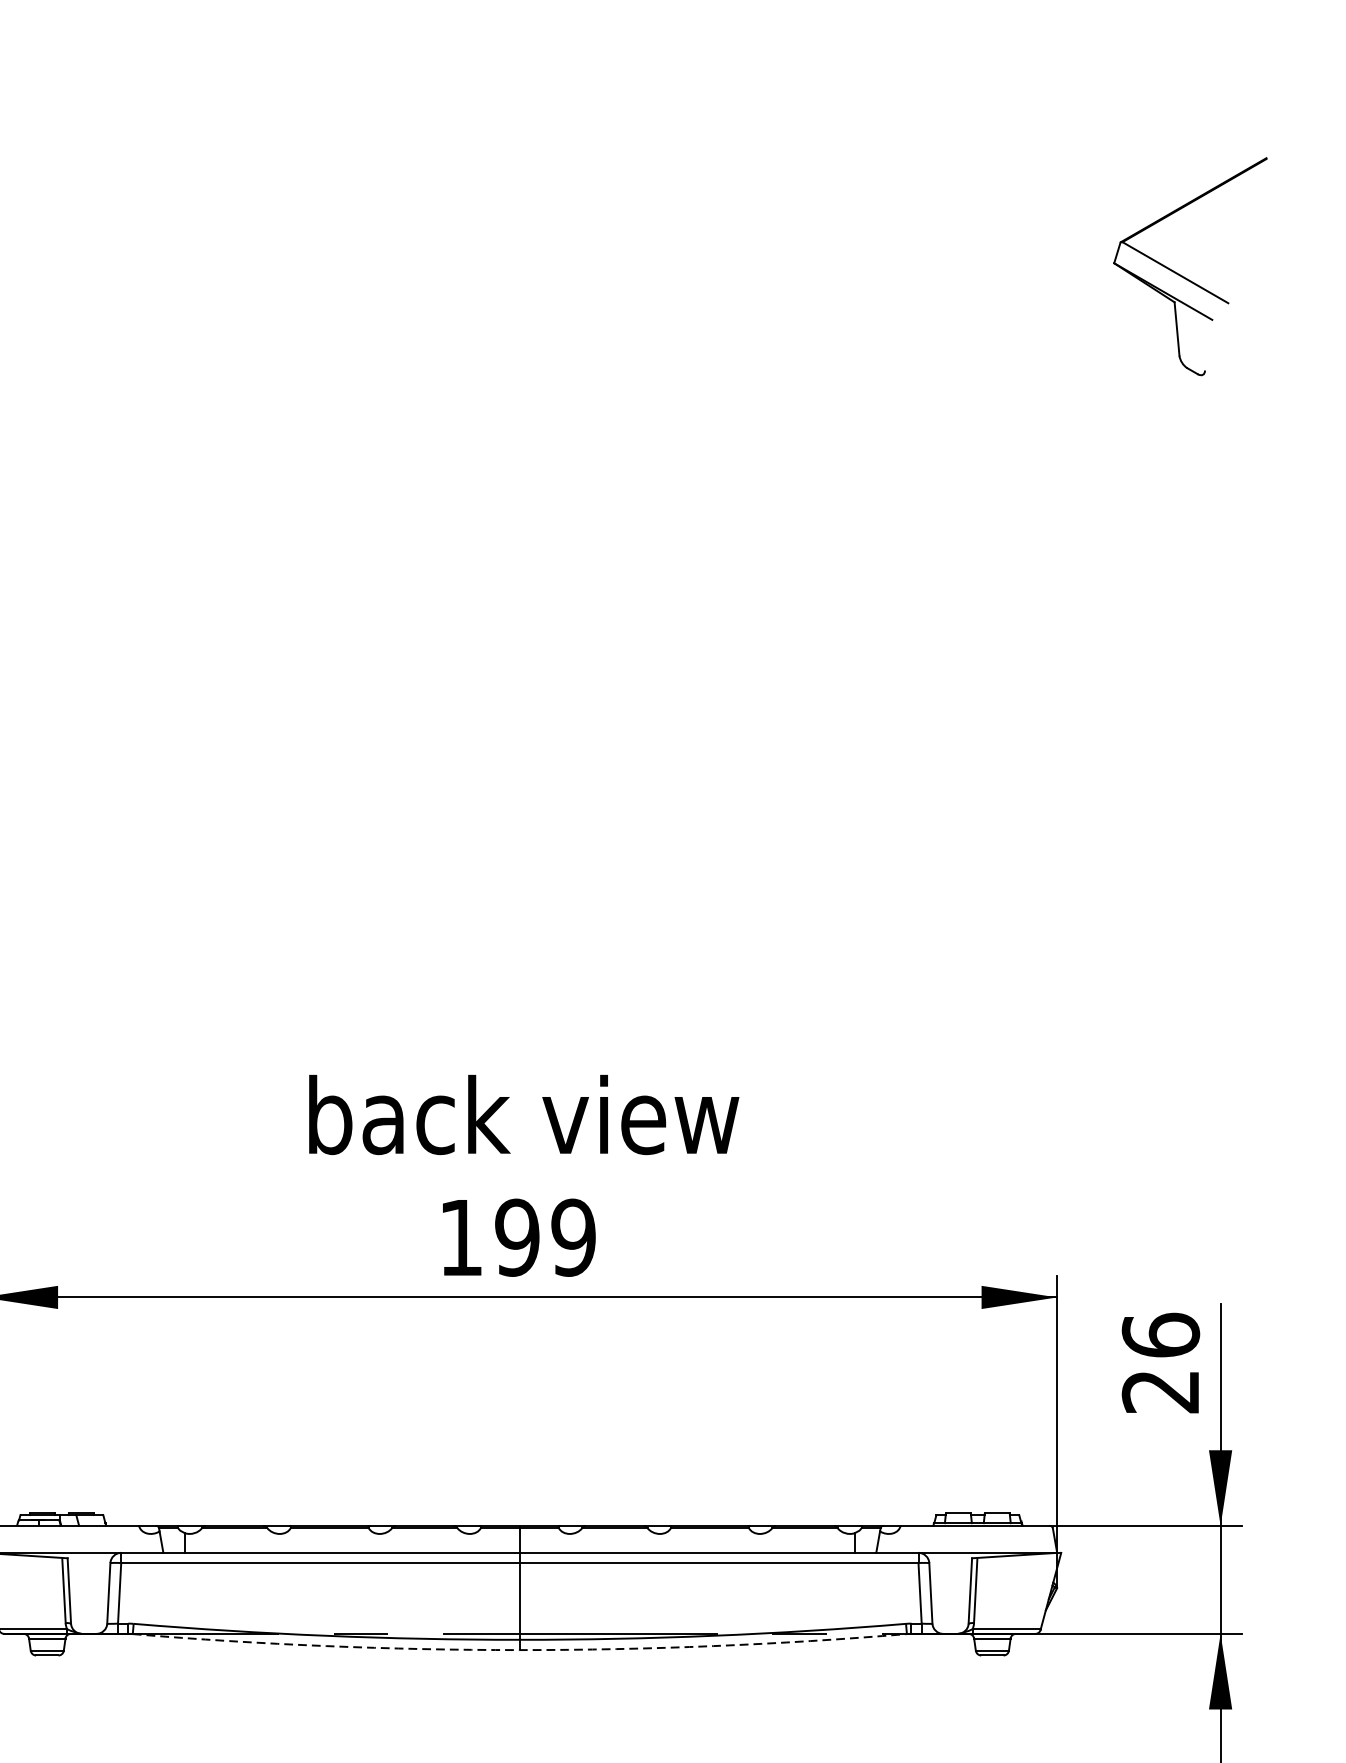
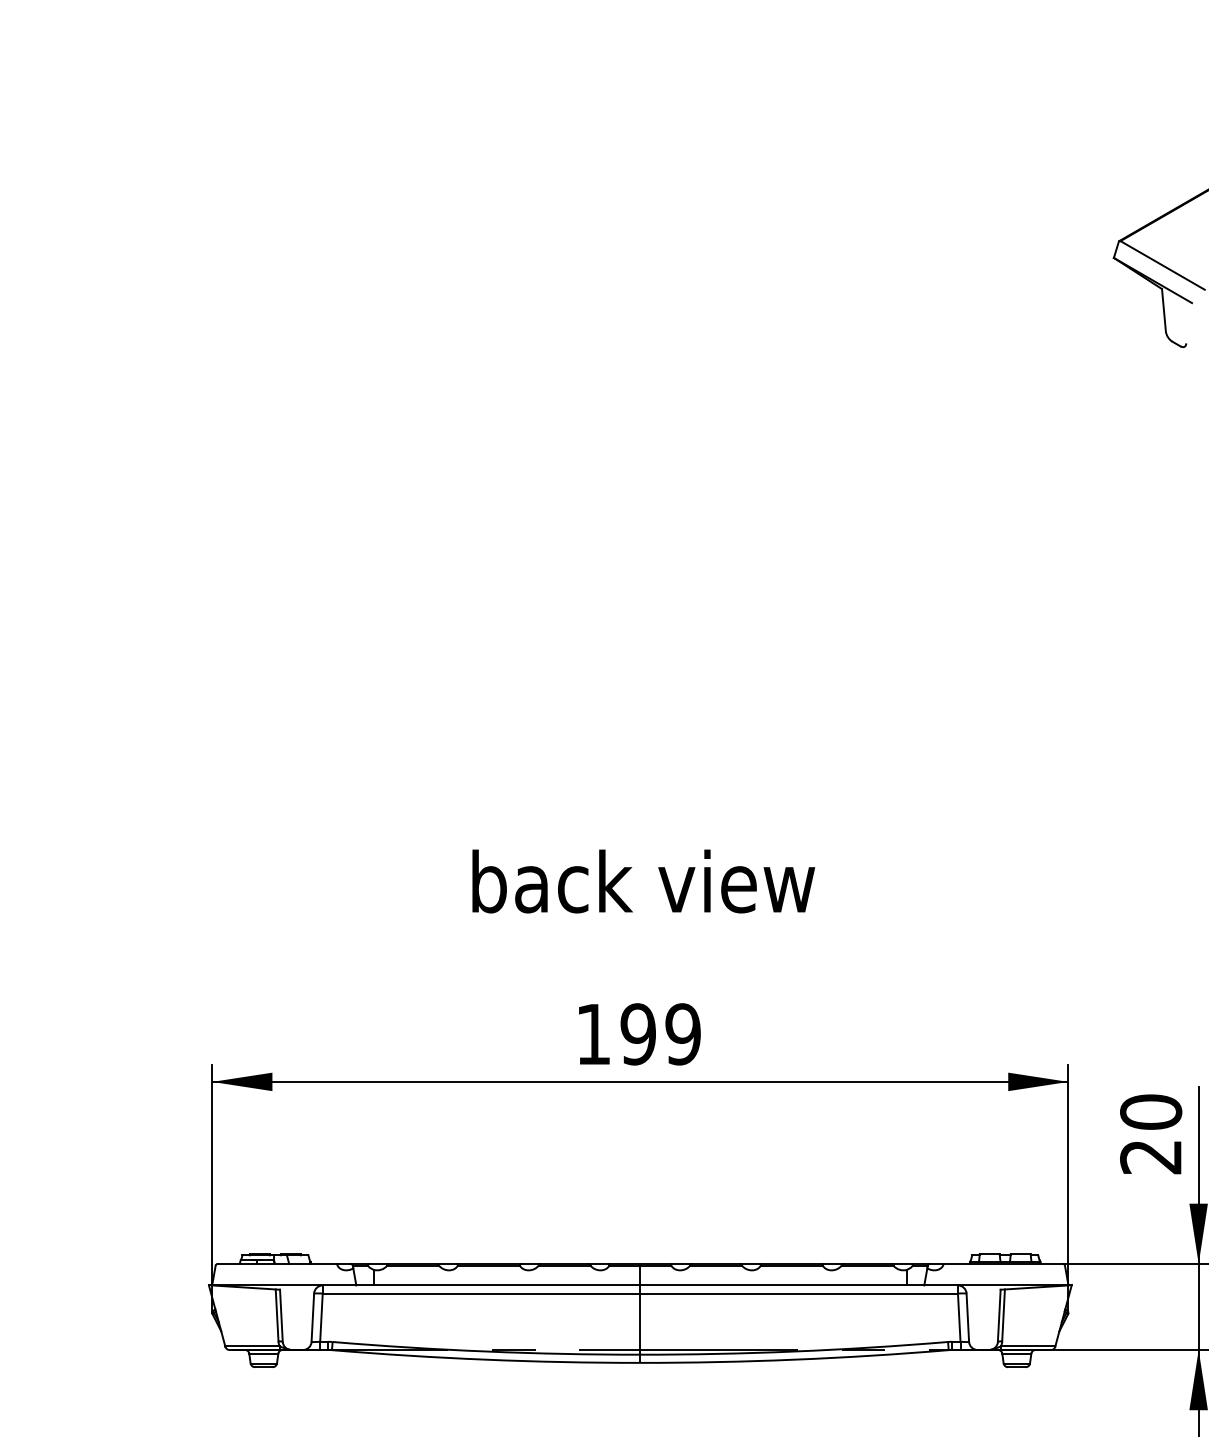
text: (523, 1114) -> (643, 881), moved
text: (1161, 1334) -> (1151, 1111), 26 -> 20
arc: (520, 1649) -> (640, 1362), dashed -> solid

